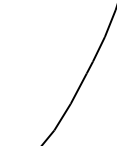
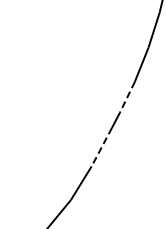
line: (99, 49) -> (127, 97), solid -> dashed
line: (78, 88) -> (101, 147), solid -> dashed

